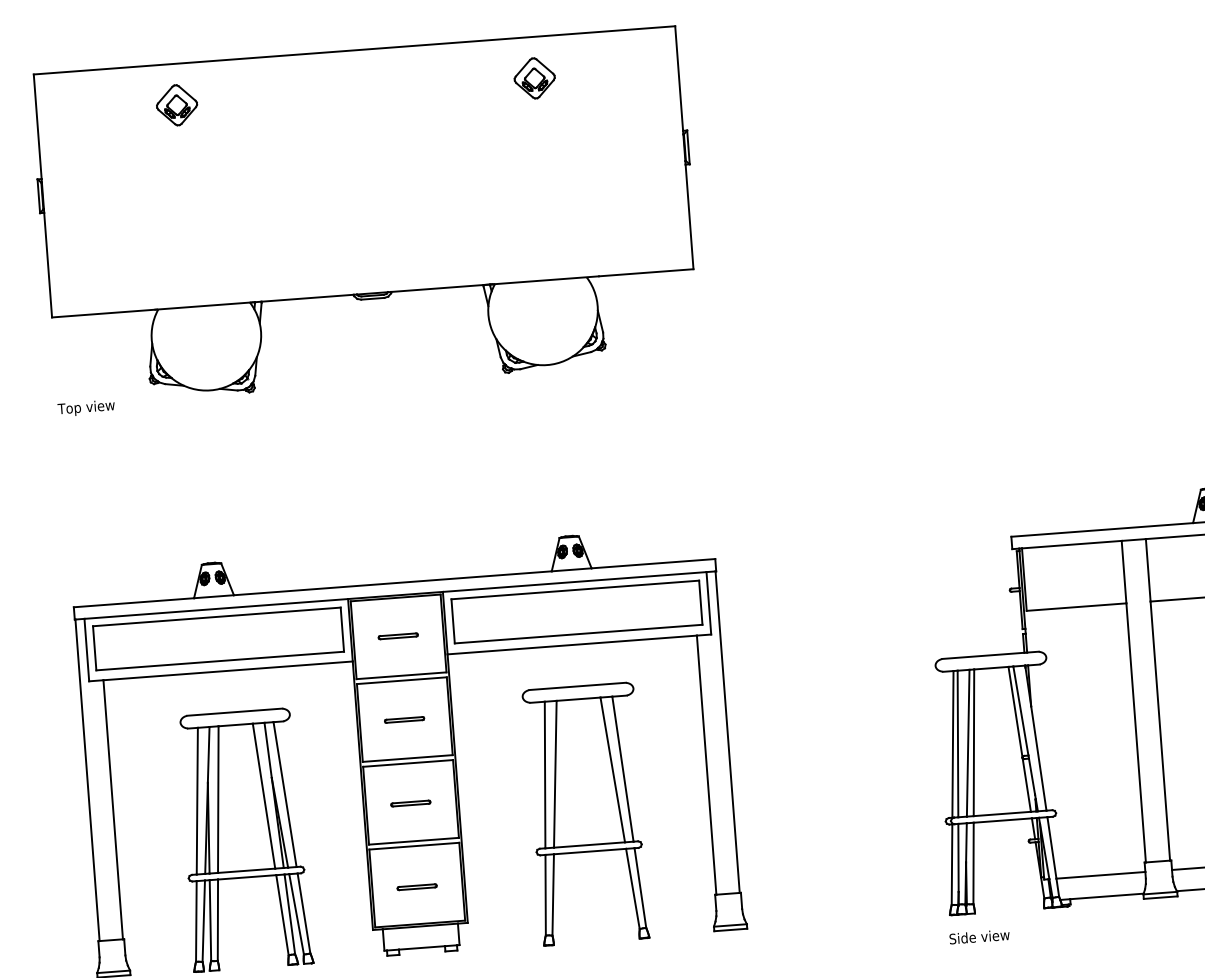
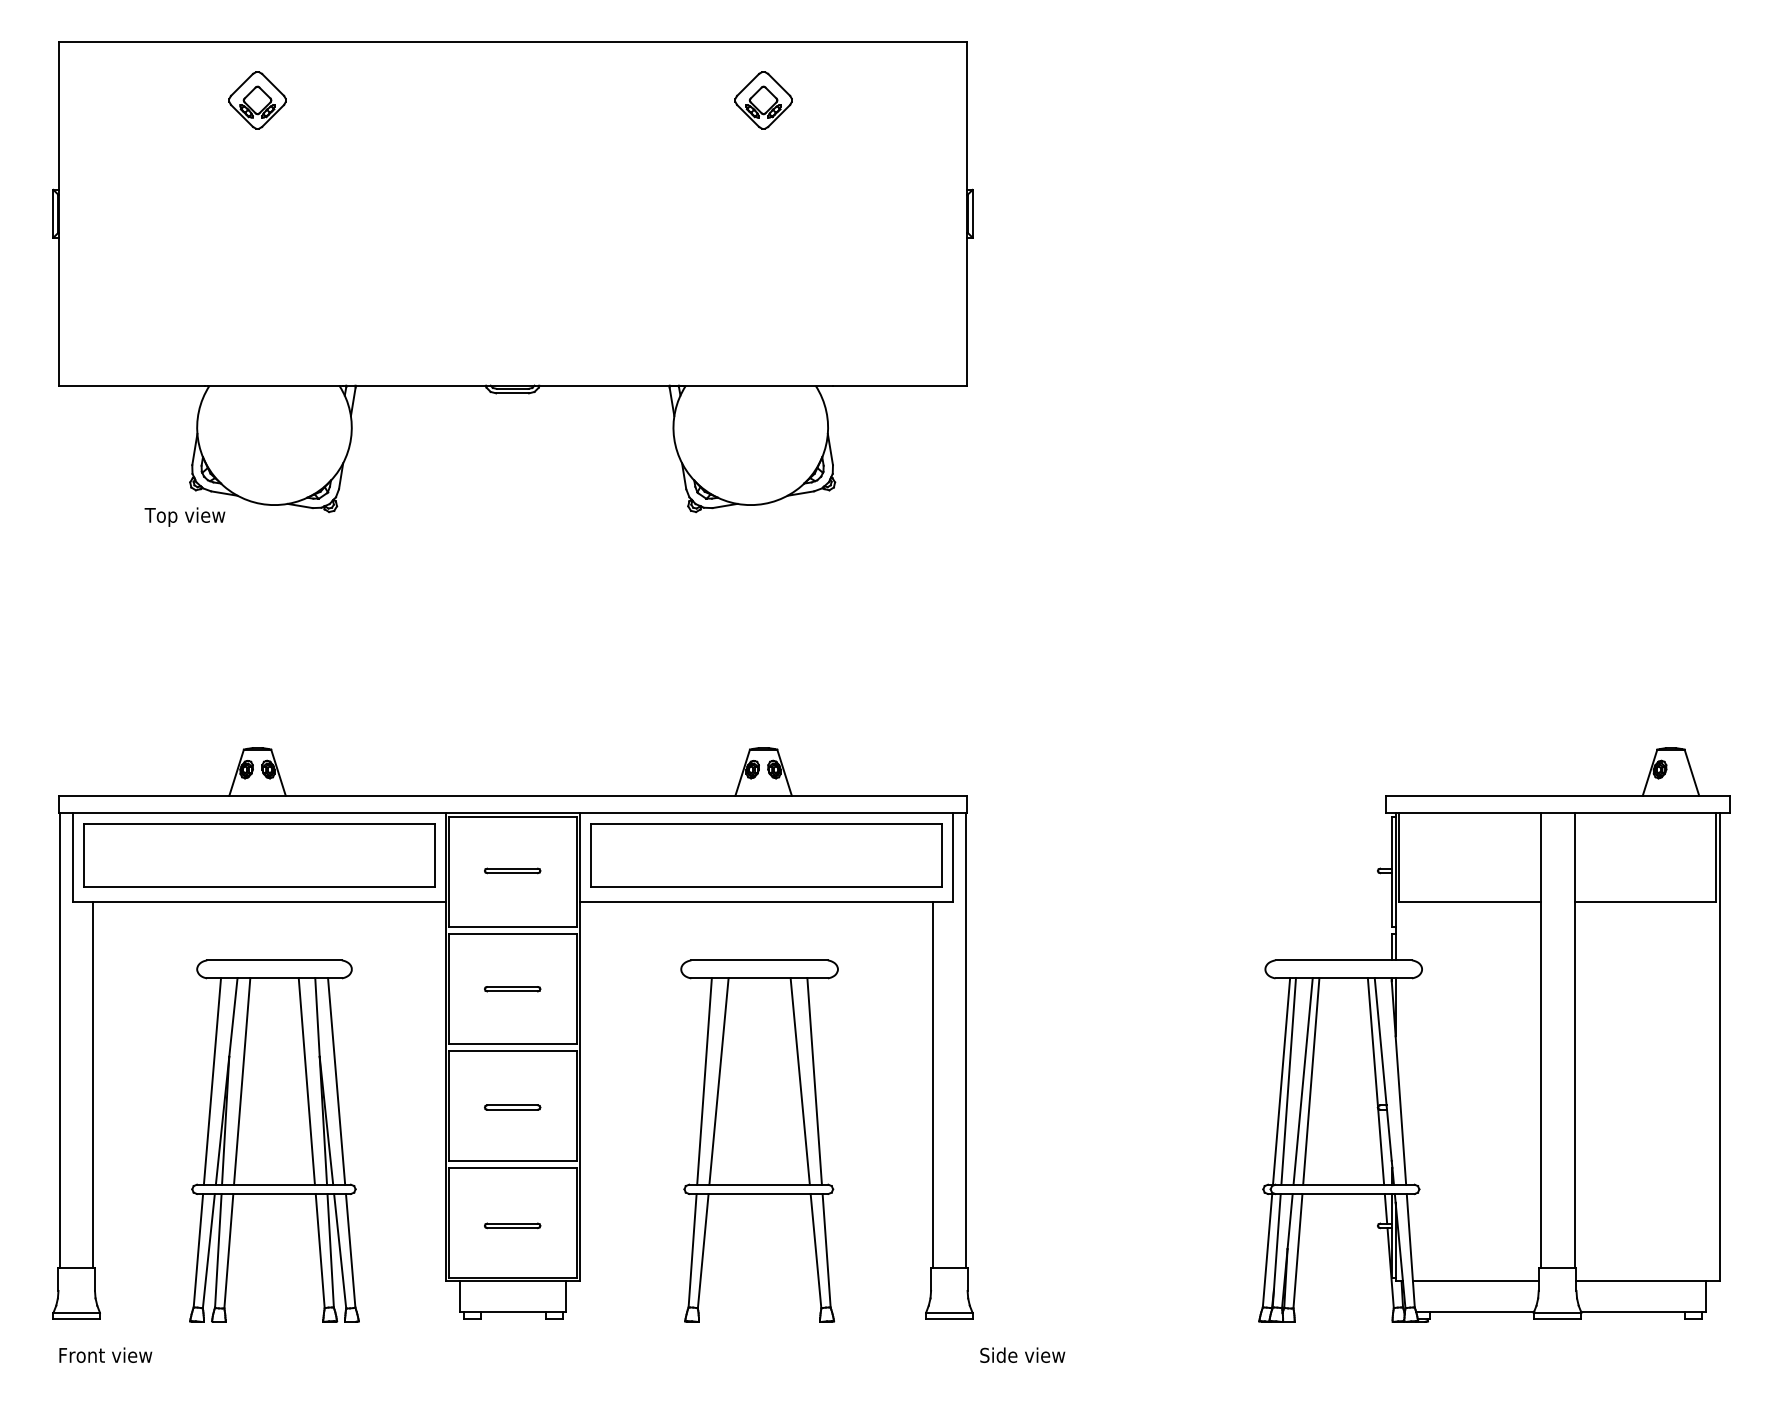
text: (86, 407) -> (184, 516), moved
text: (979, 936) -> (1022, 1354), moved

